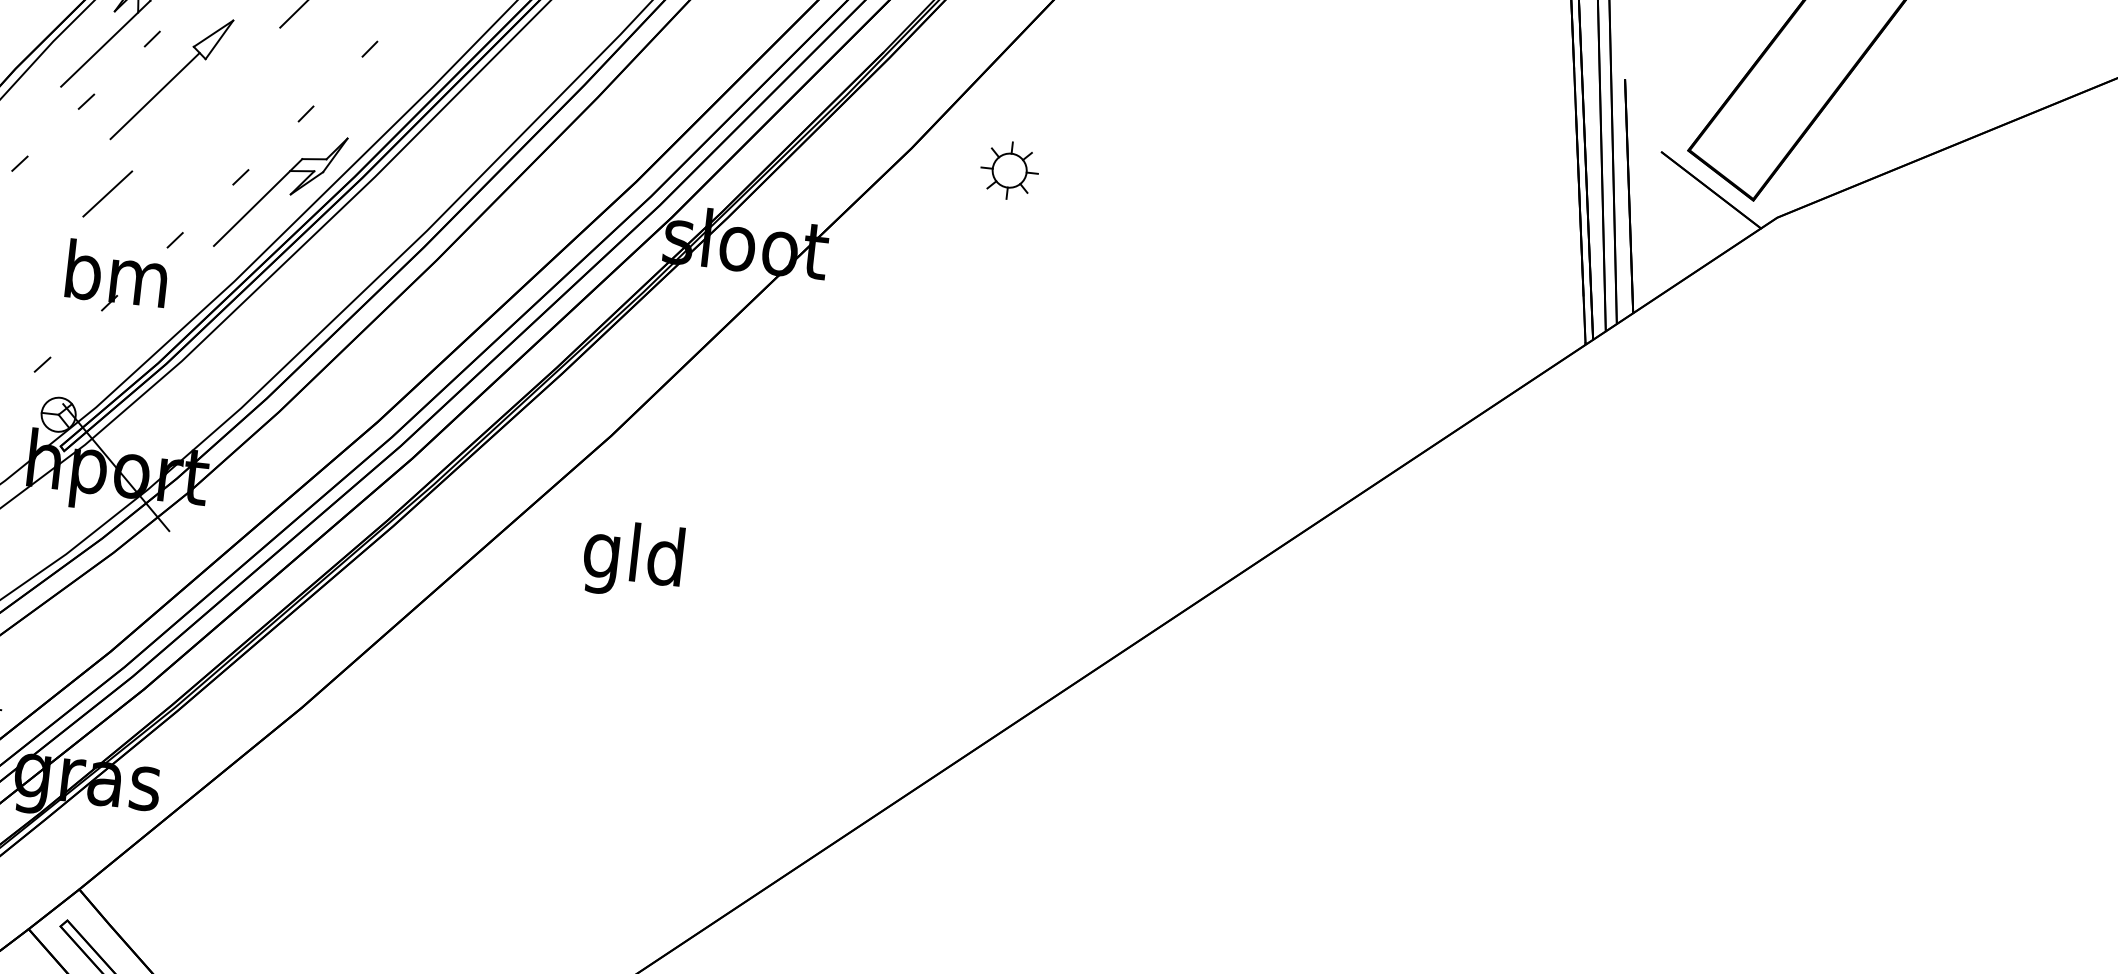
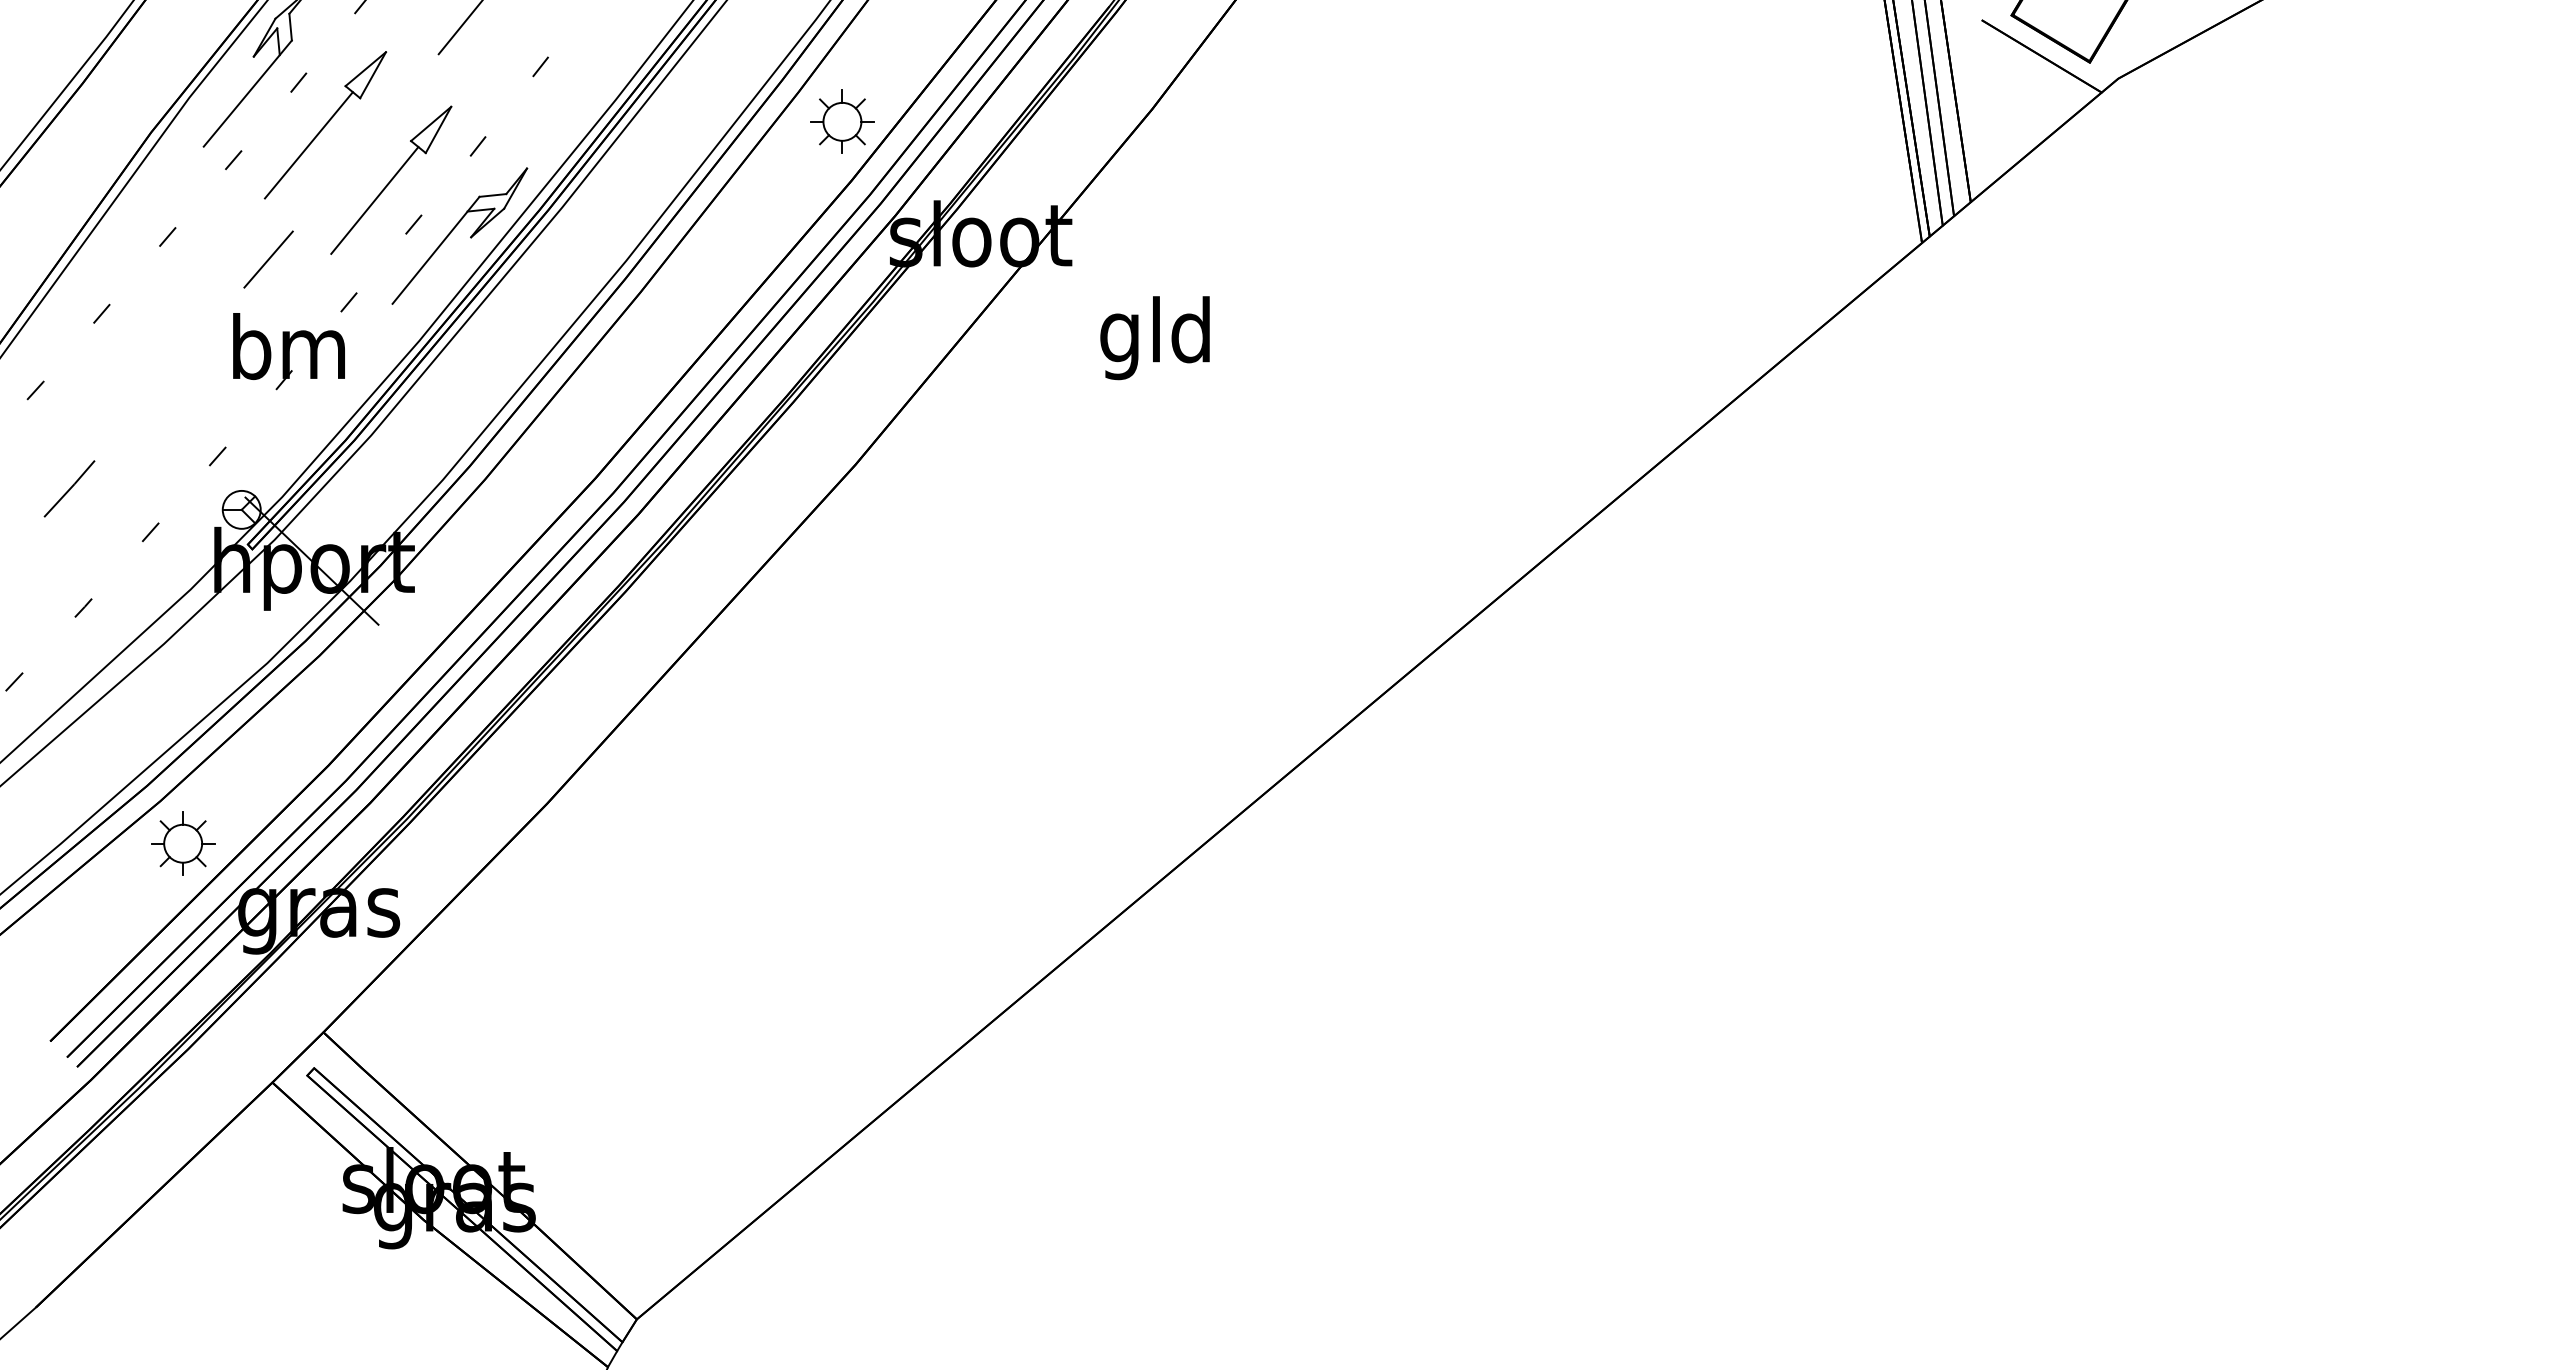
part: (225, 134) -> (391, 179), added
part: (1009, 170) -> (842, 121), moved
text: (632, 560) -> (1154, 338), moved

